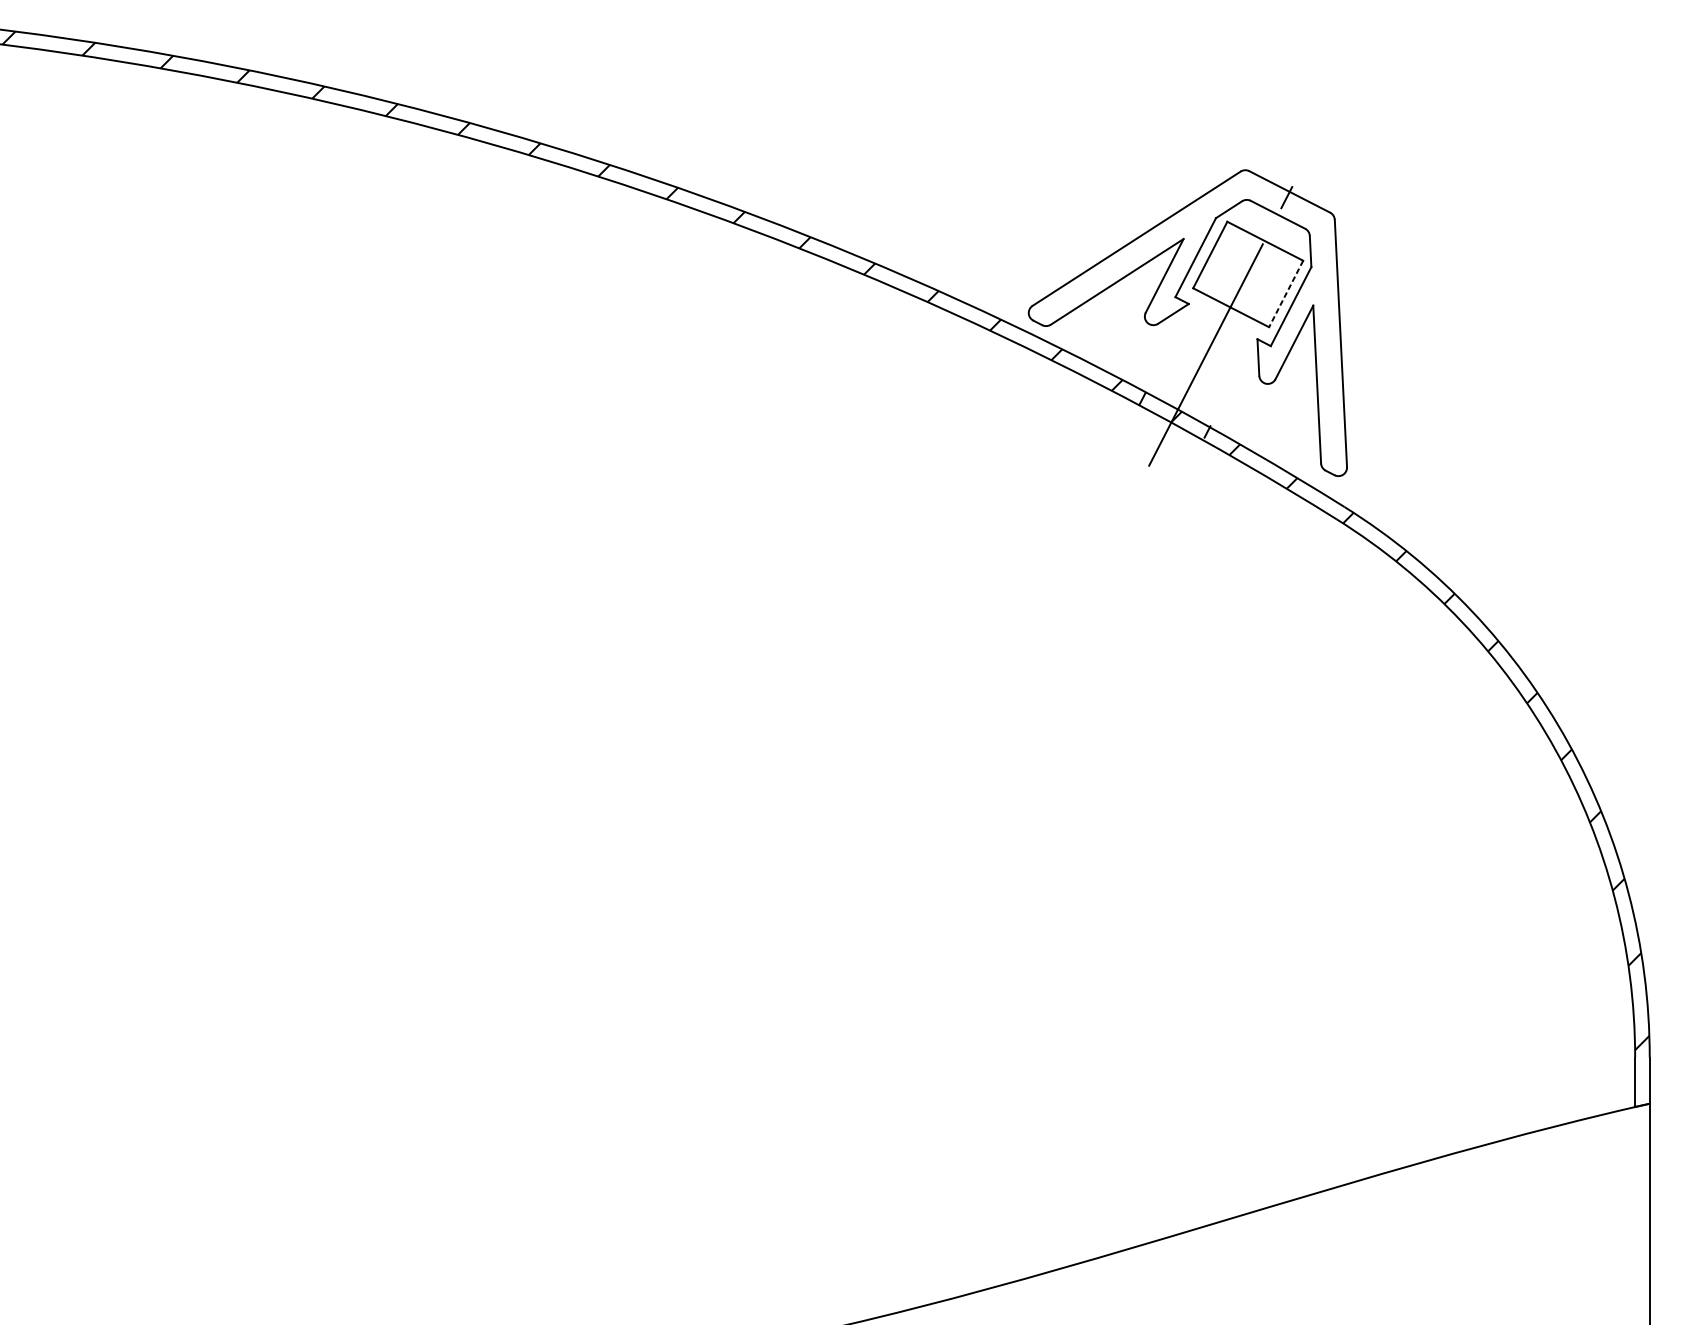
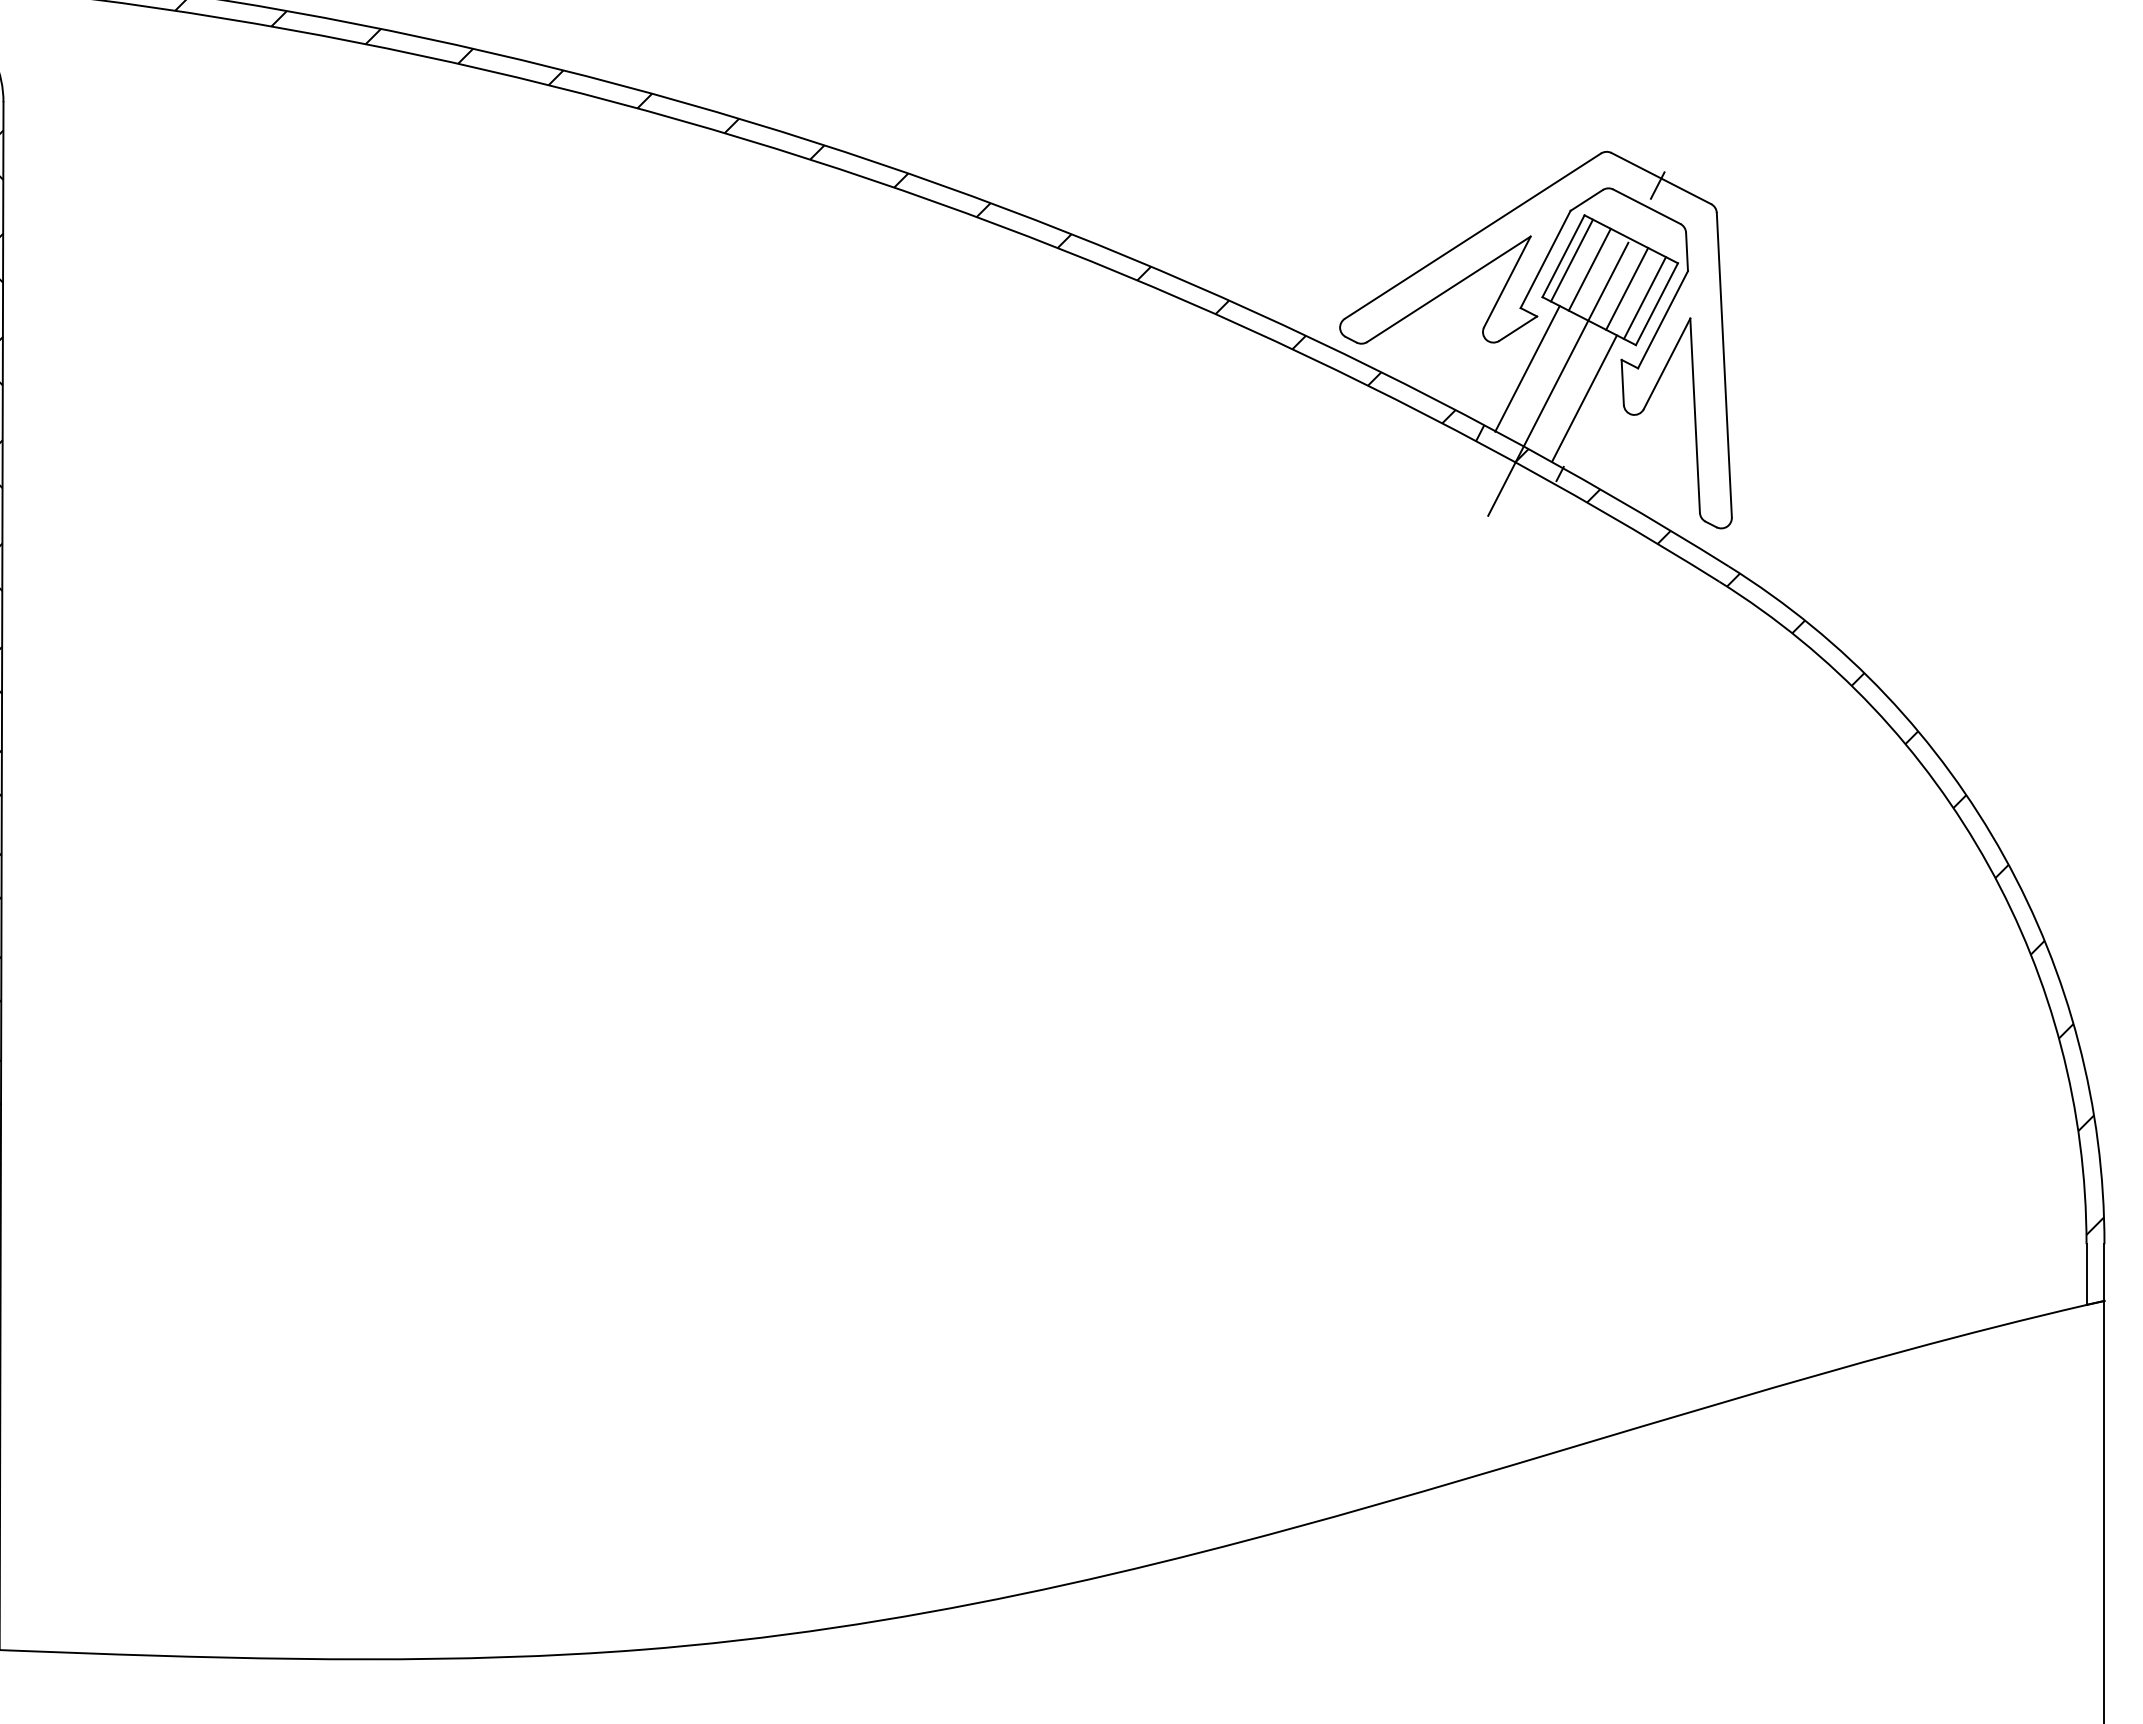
line: (1217, 258) -> (1572, 260), added
line: (1231, 265) -> (1589, 269), added
line: (1262, 281) -> (1627, 288), added
line: (1276, 288) -> (1644, 297), added
line: (1285, 294) -> (1656, 304), dashed -> solid
line: (1181, 346) -> (1527, 368), added
line: (1227, 370) -> (1584, 398), added

